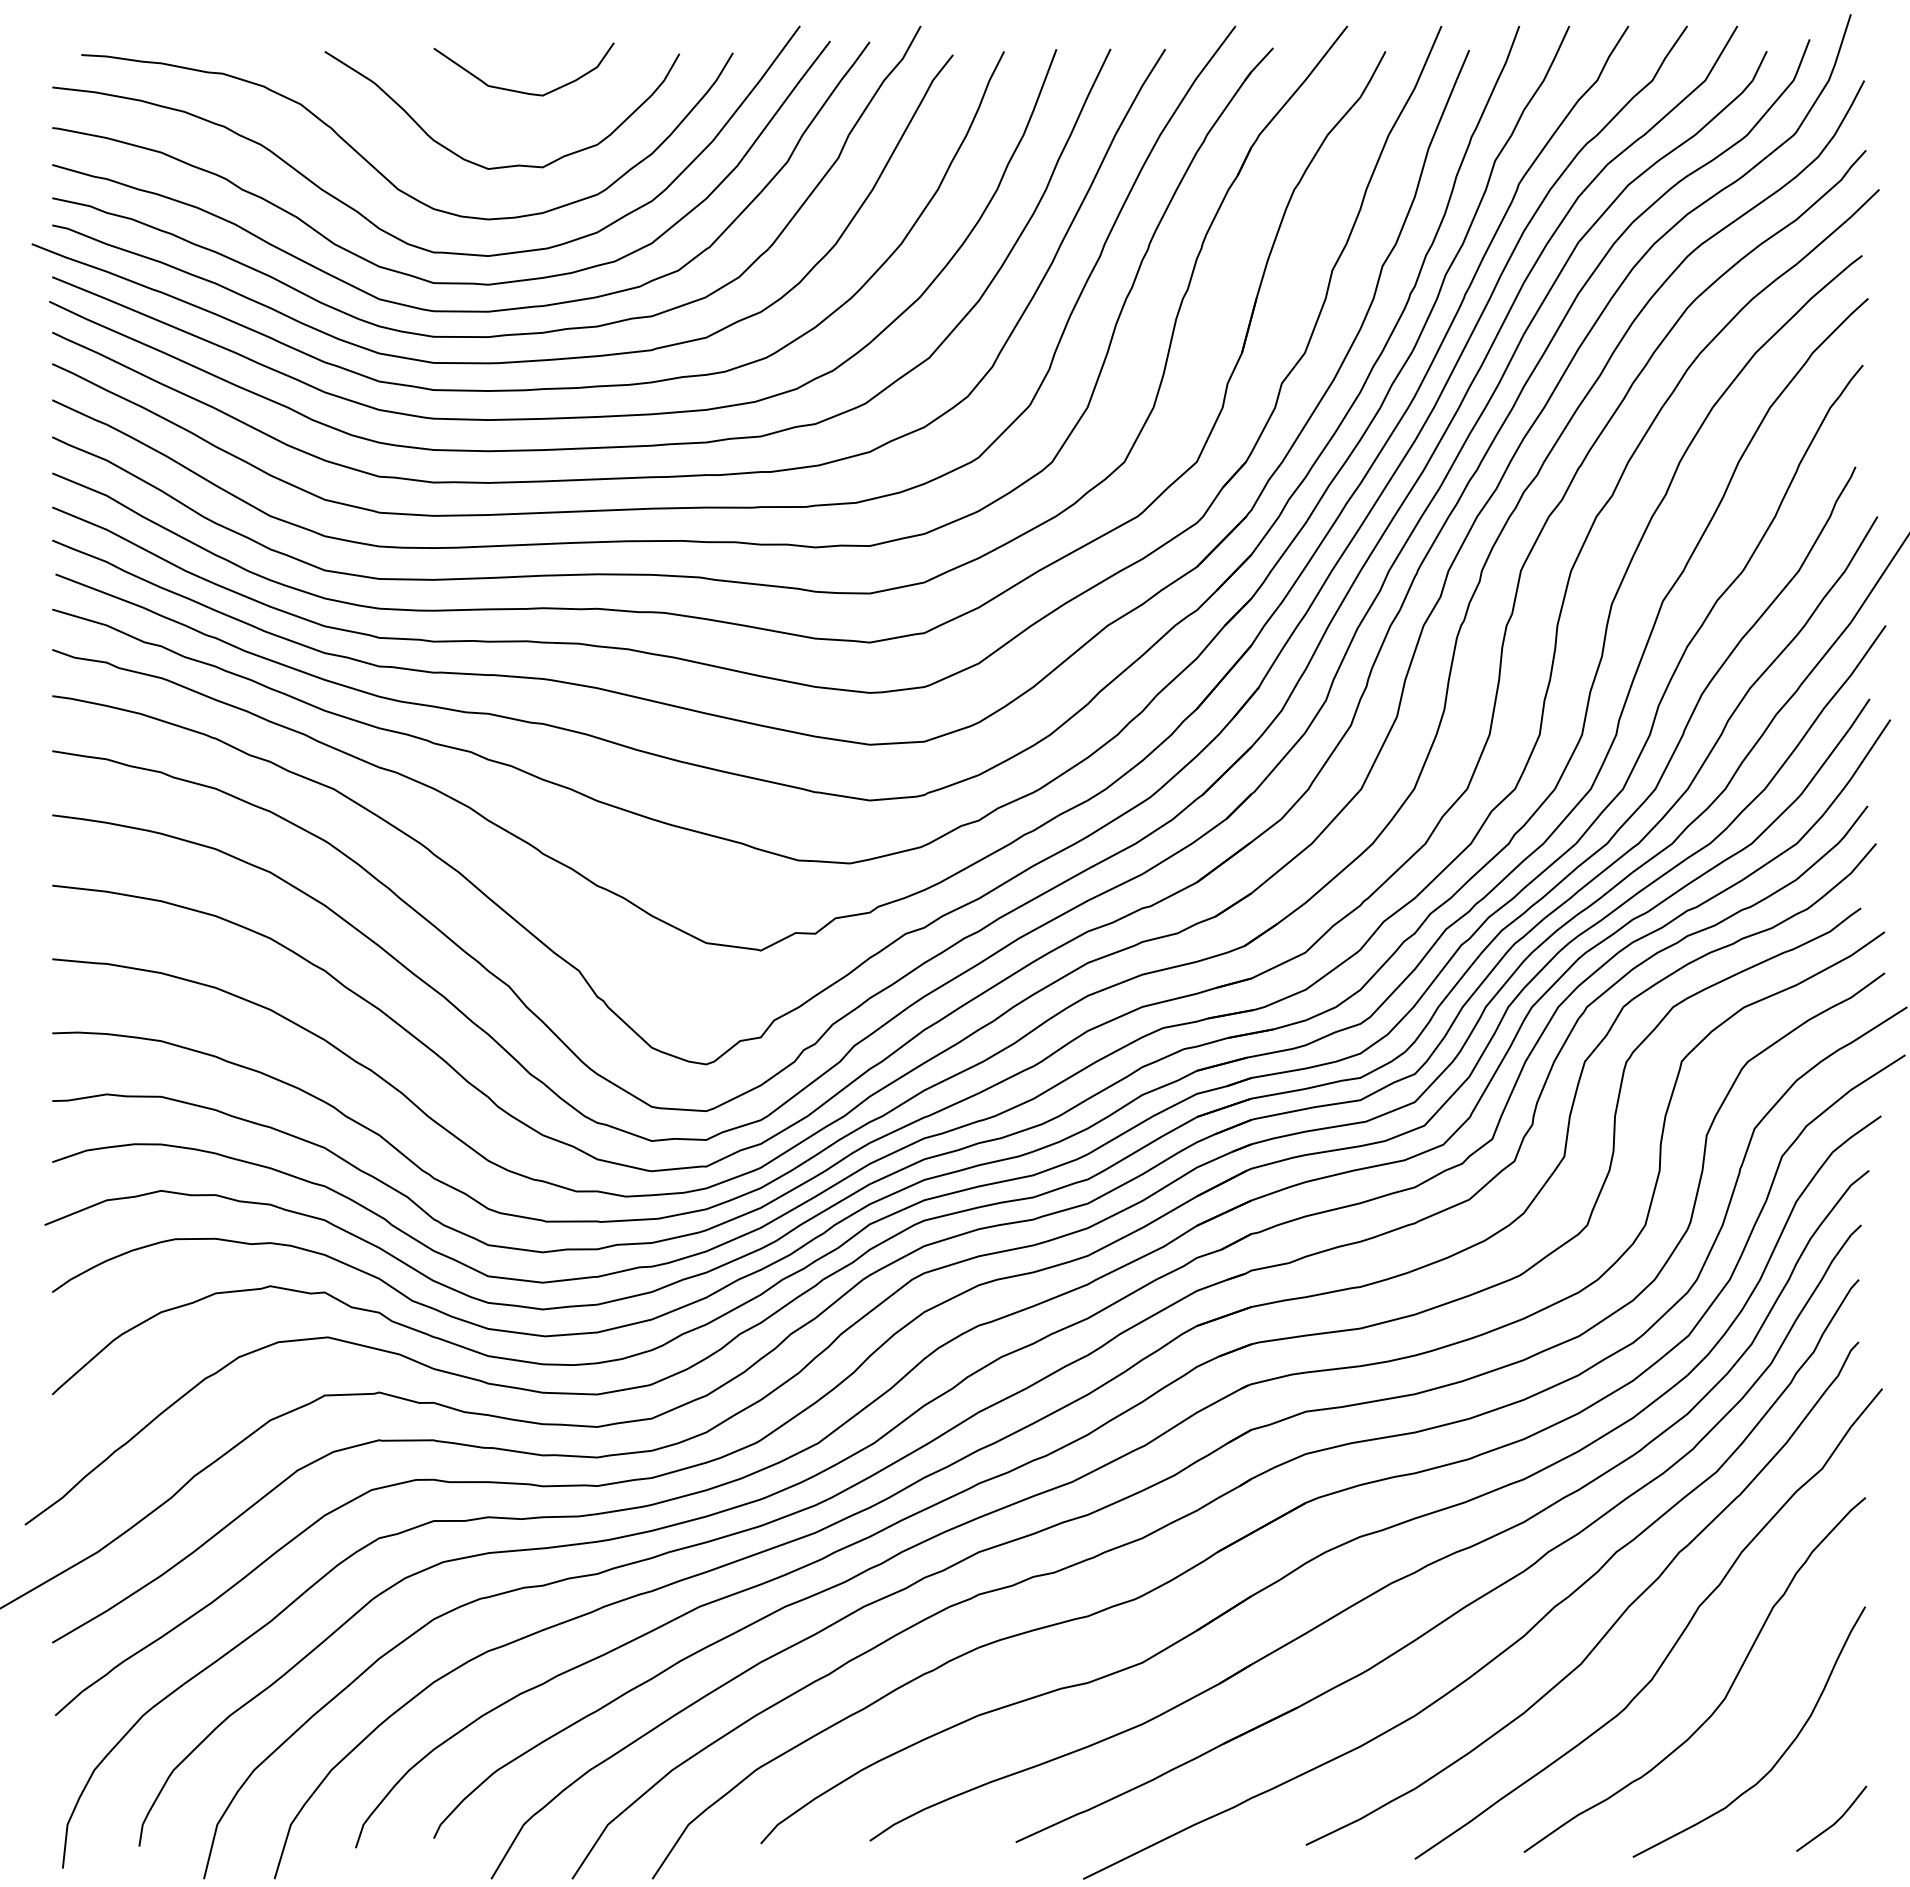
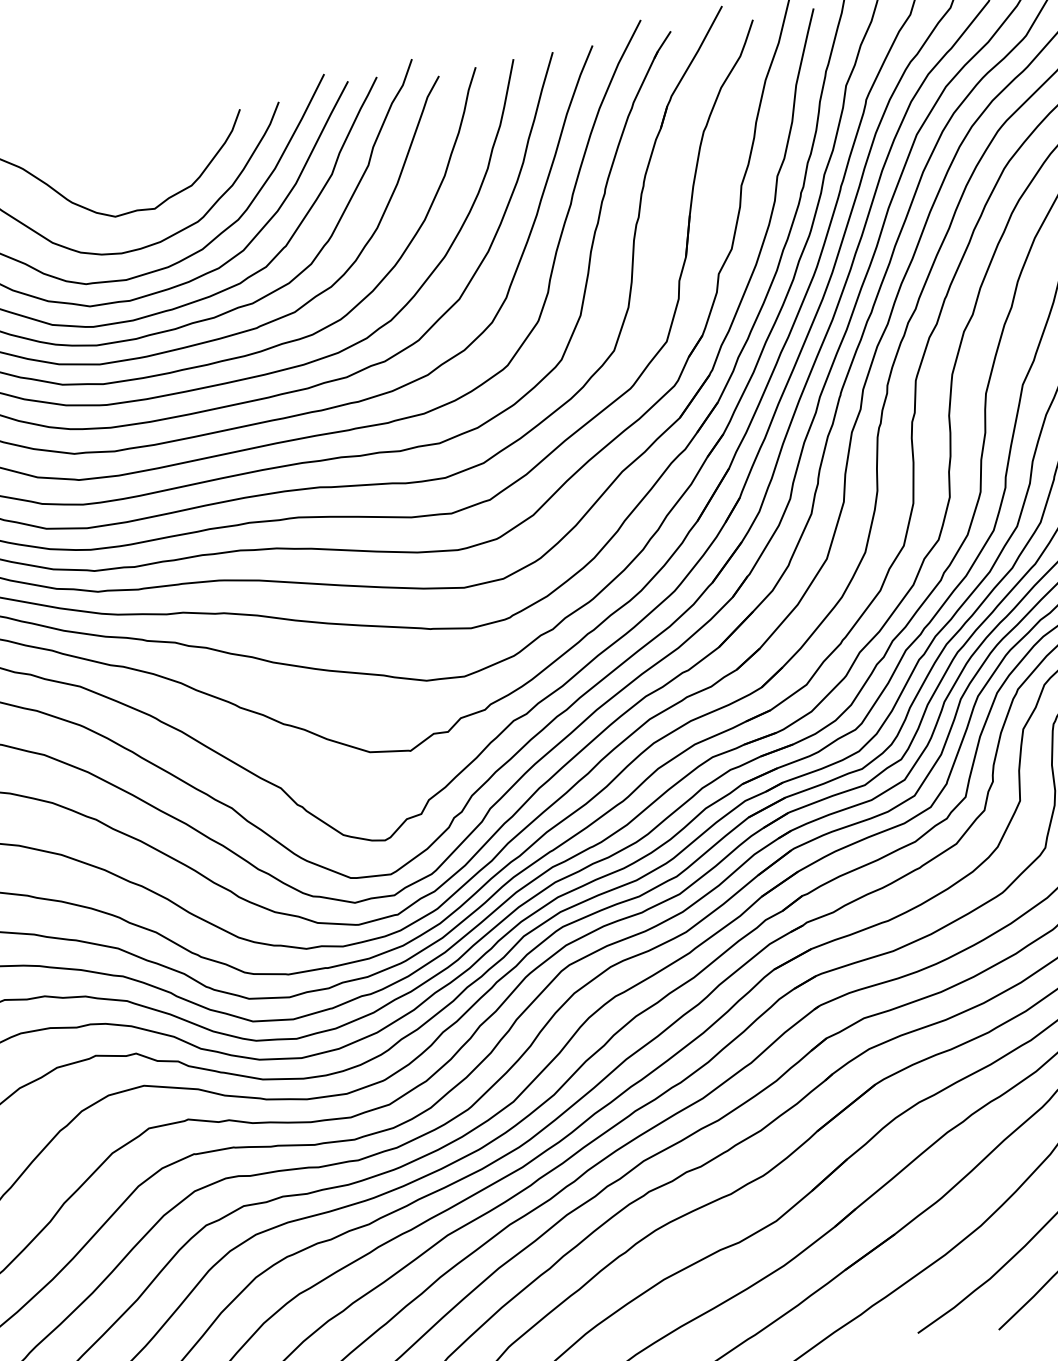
curve: (517, 90) -> (126, 156), removed

